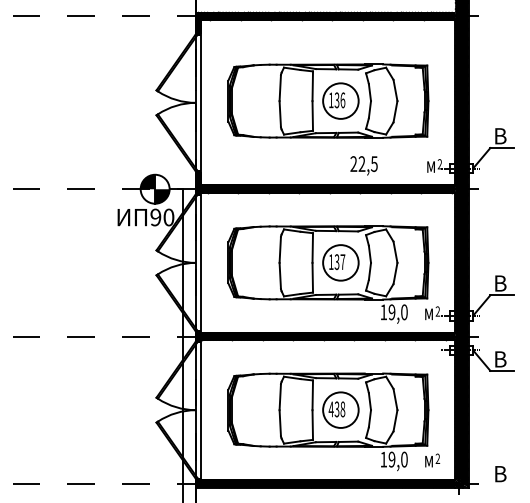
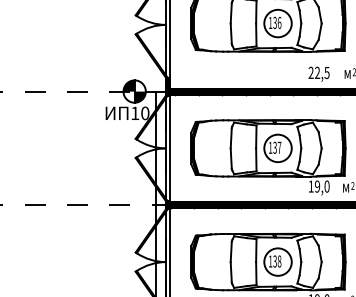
text: (363, 165) -> (318, 74), moved
text: (155, 217) -> (134, 113), 90 -> 10
text: (330, 409) -> (270, 261), 438 -> 138

